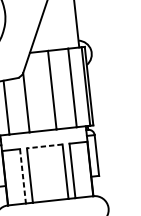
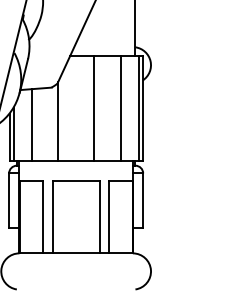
line: (45, 146) -> (76, 181), dashed -> solid
line: (23, 176) -> (43, 217), dashed -> solid

